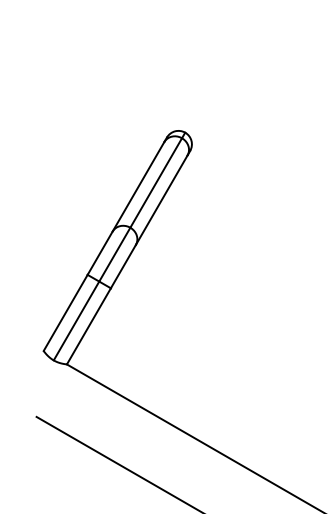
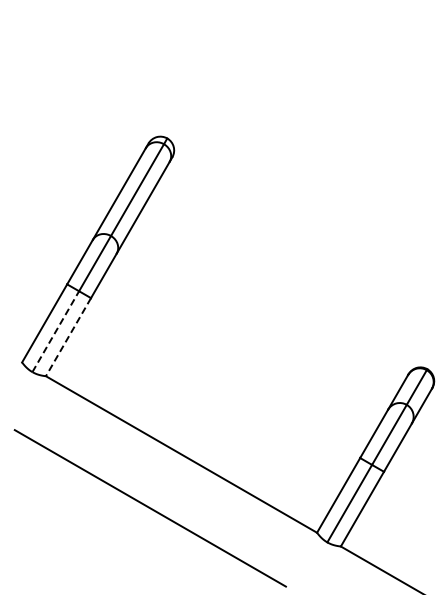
line: (76, 320) -> (55, 331), solid -> dashed
line: (88, 326) -> (68, 337), solid -> dashed

